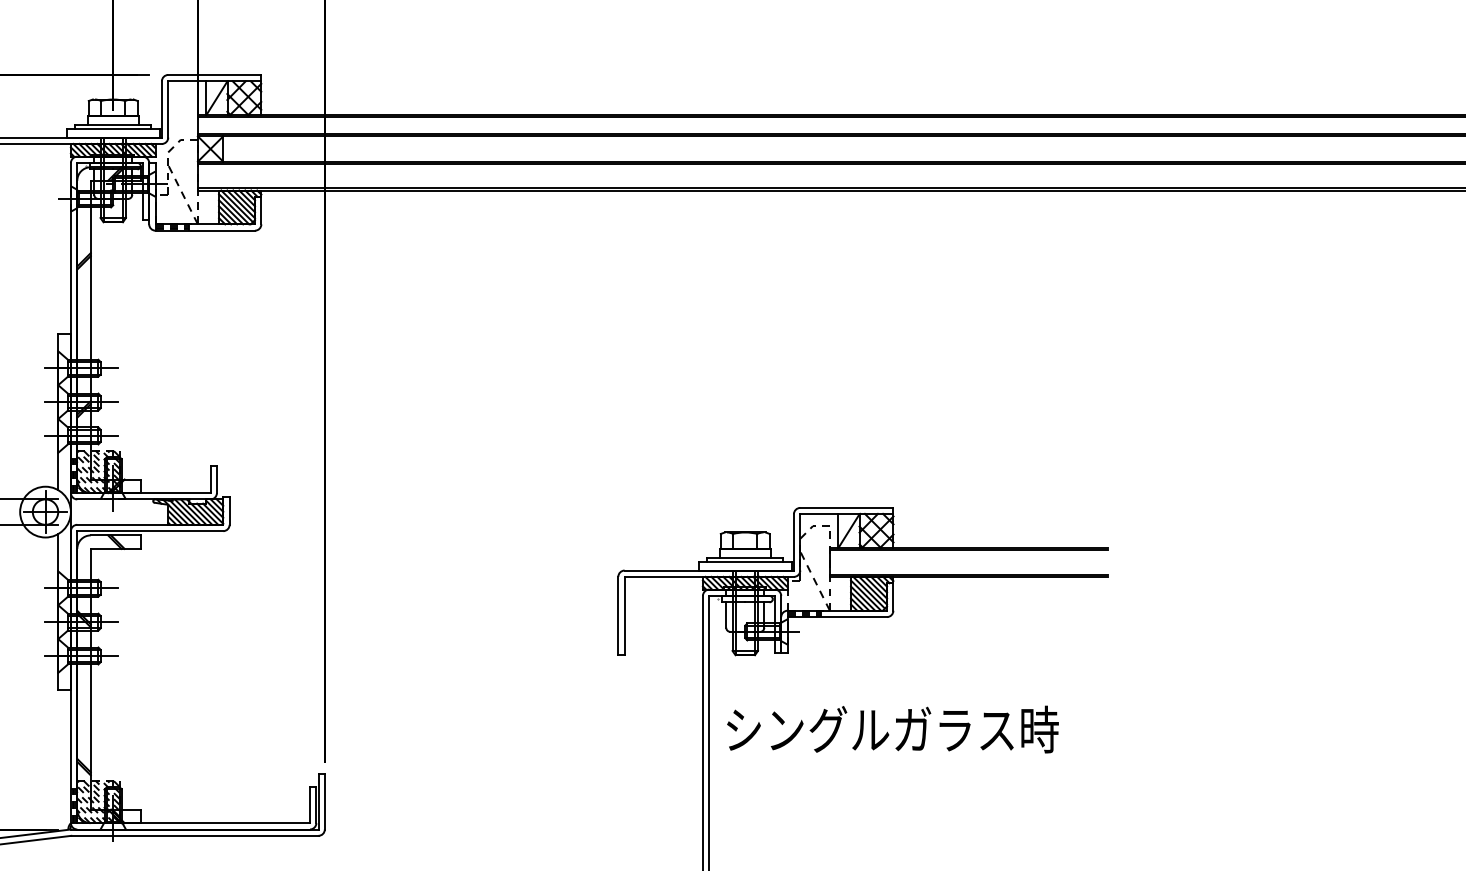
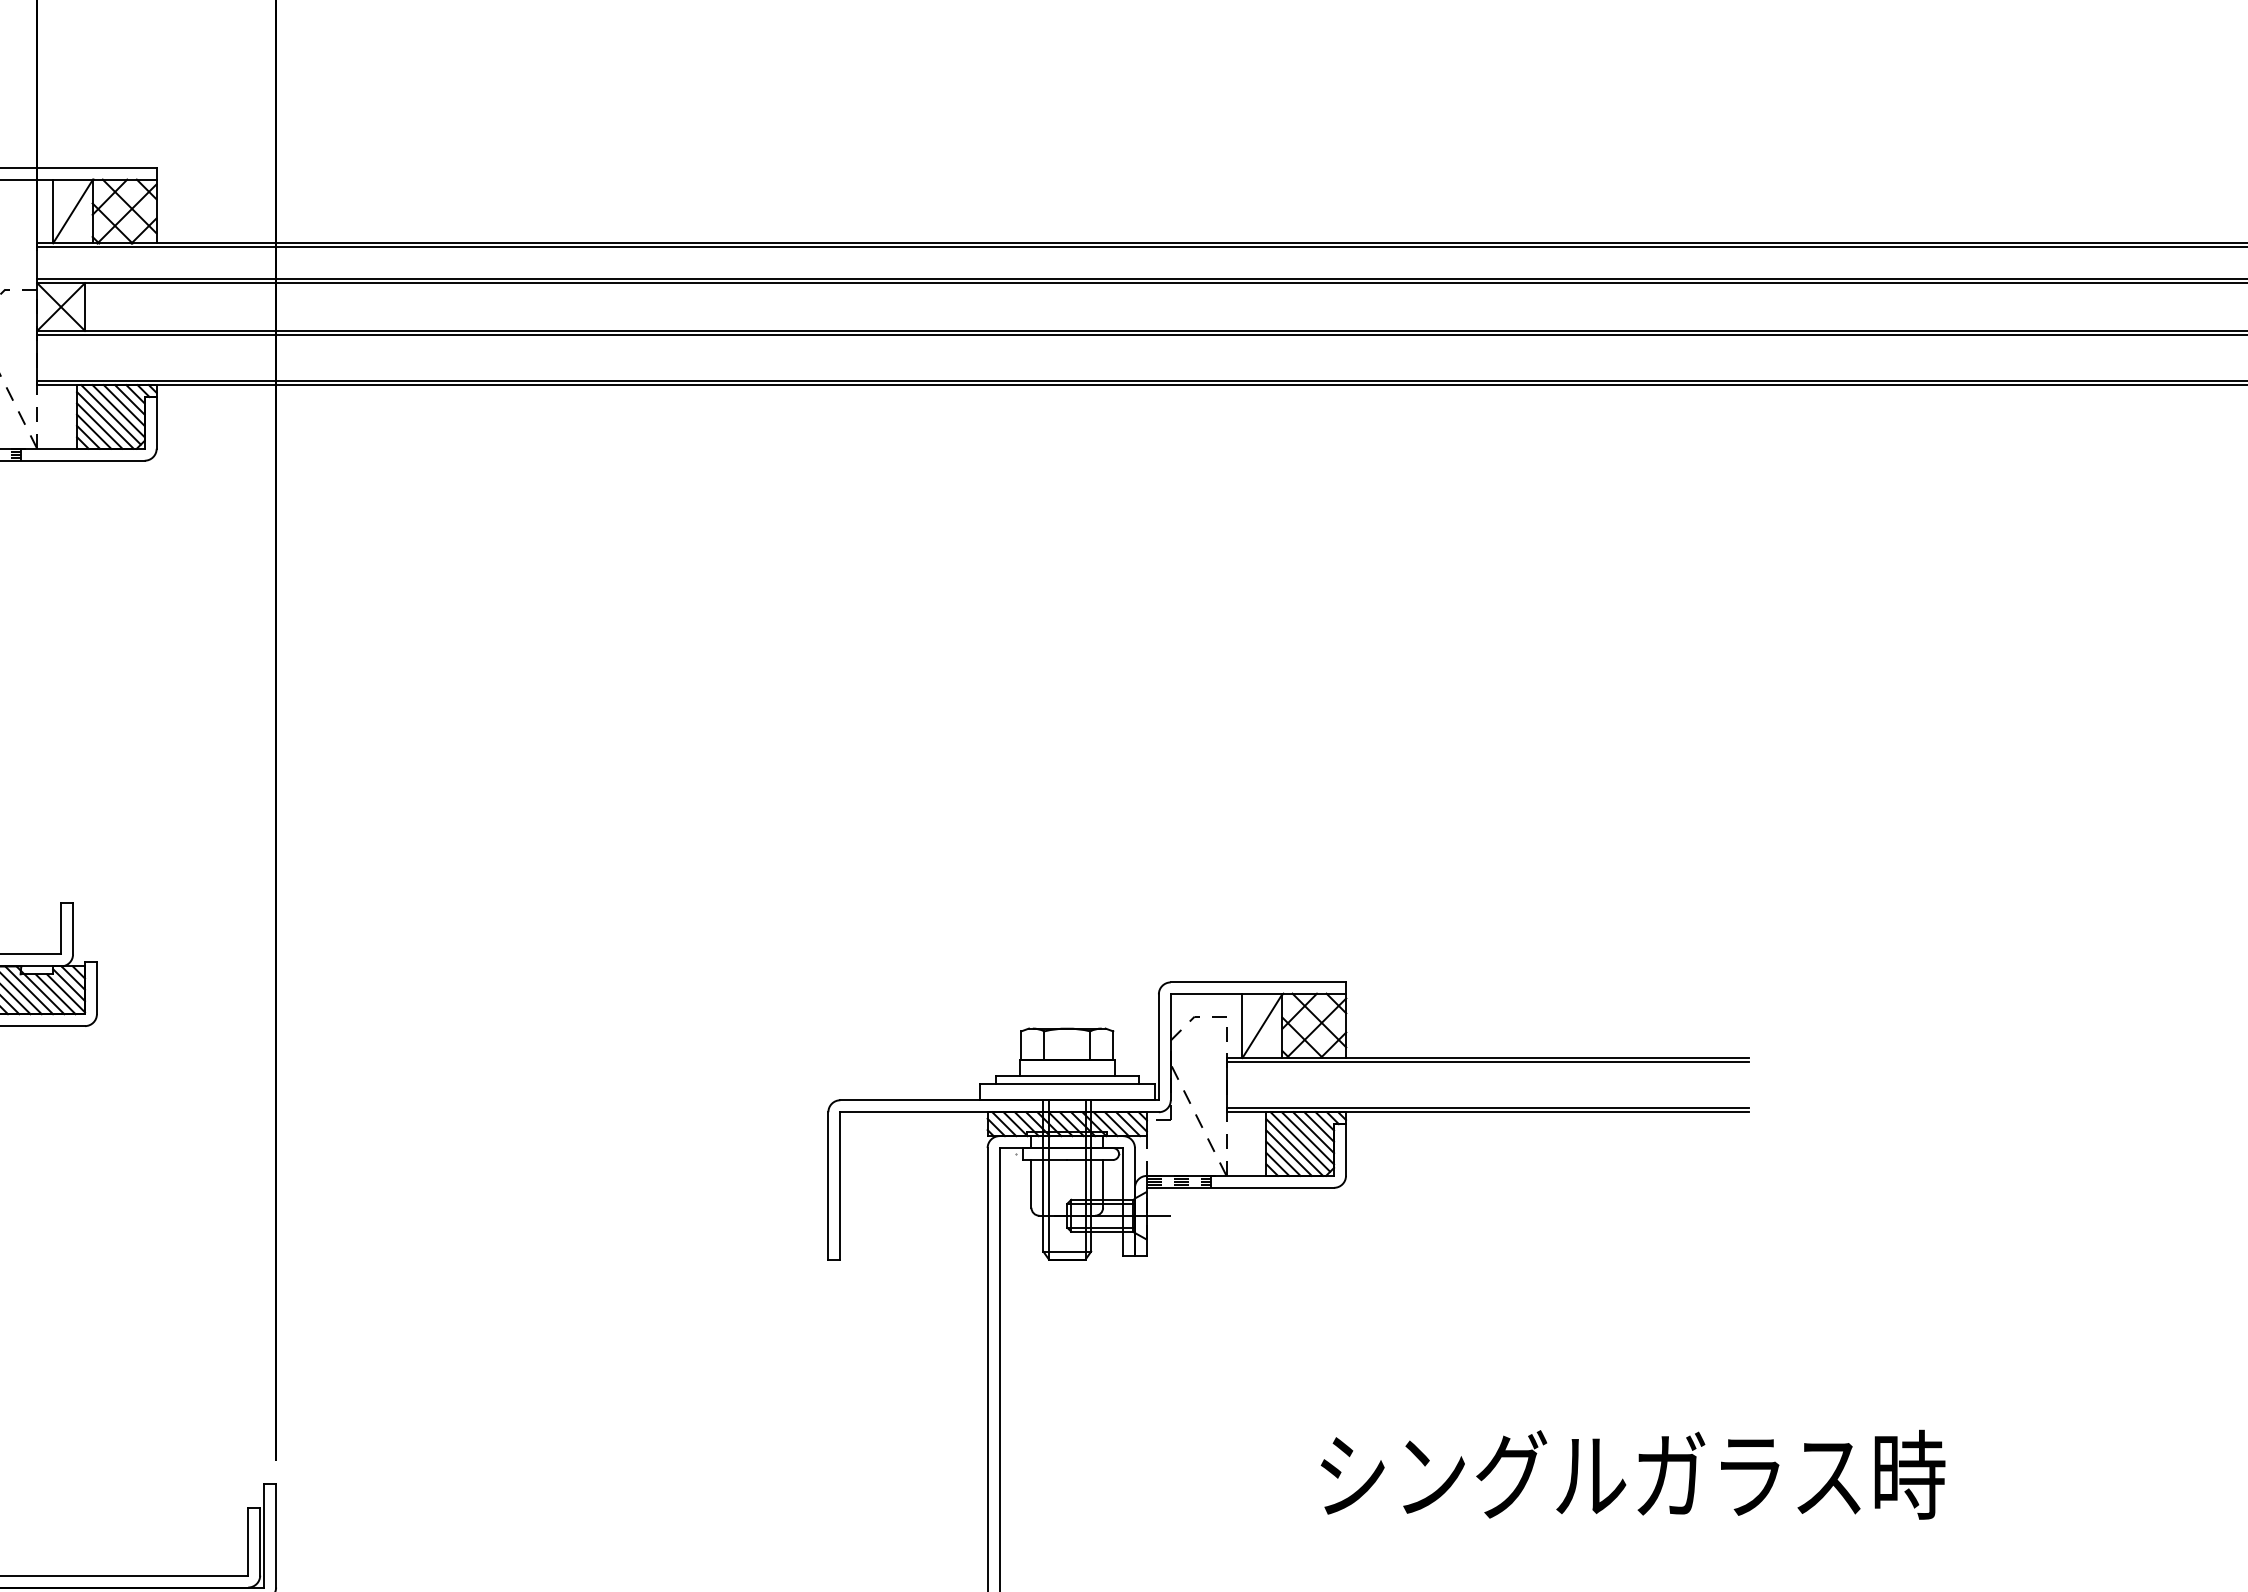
text: (892, 729) -> (1632, 1474), moved

